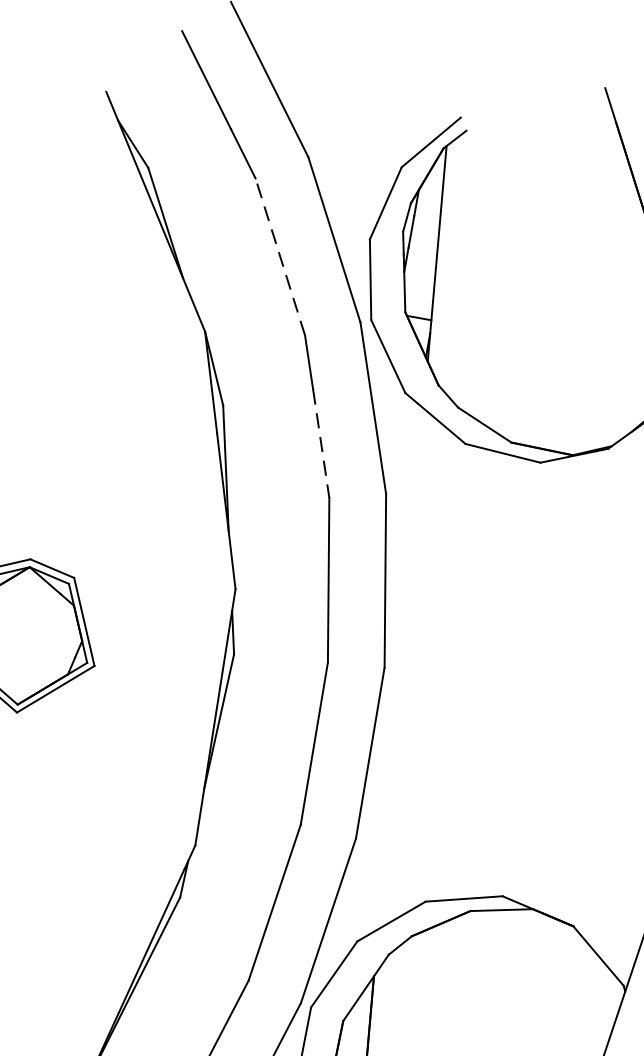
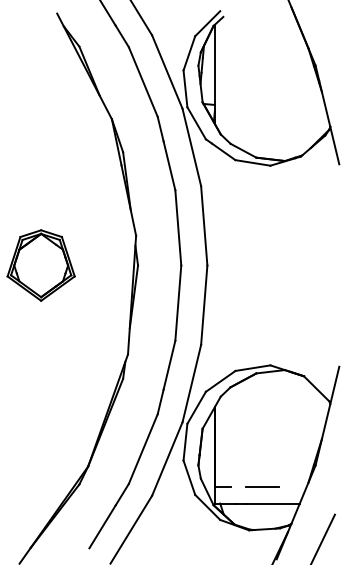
line: (280, 257) -> (143, 82), dashed -> solid
line: (321, 445) -> (169, 166), dashed -> solid

